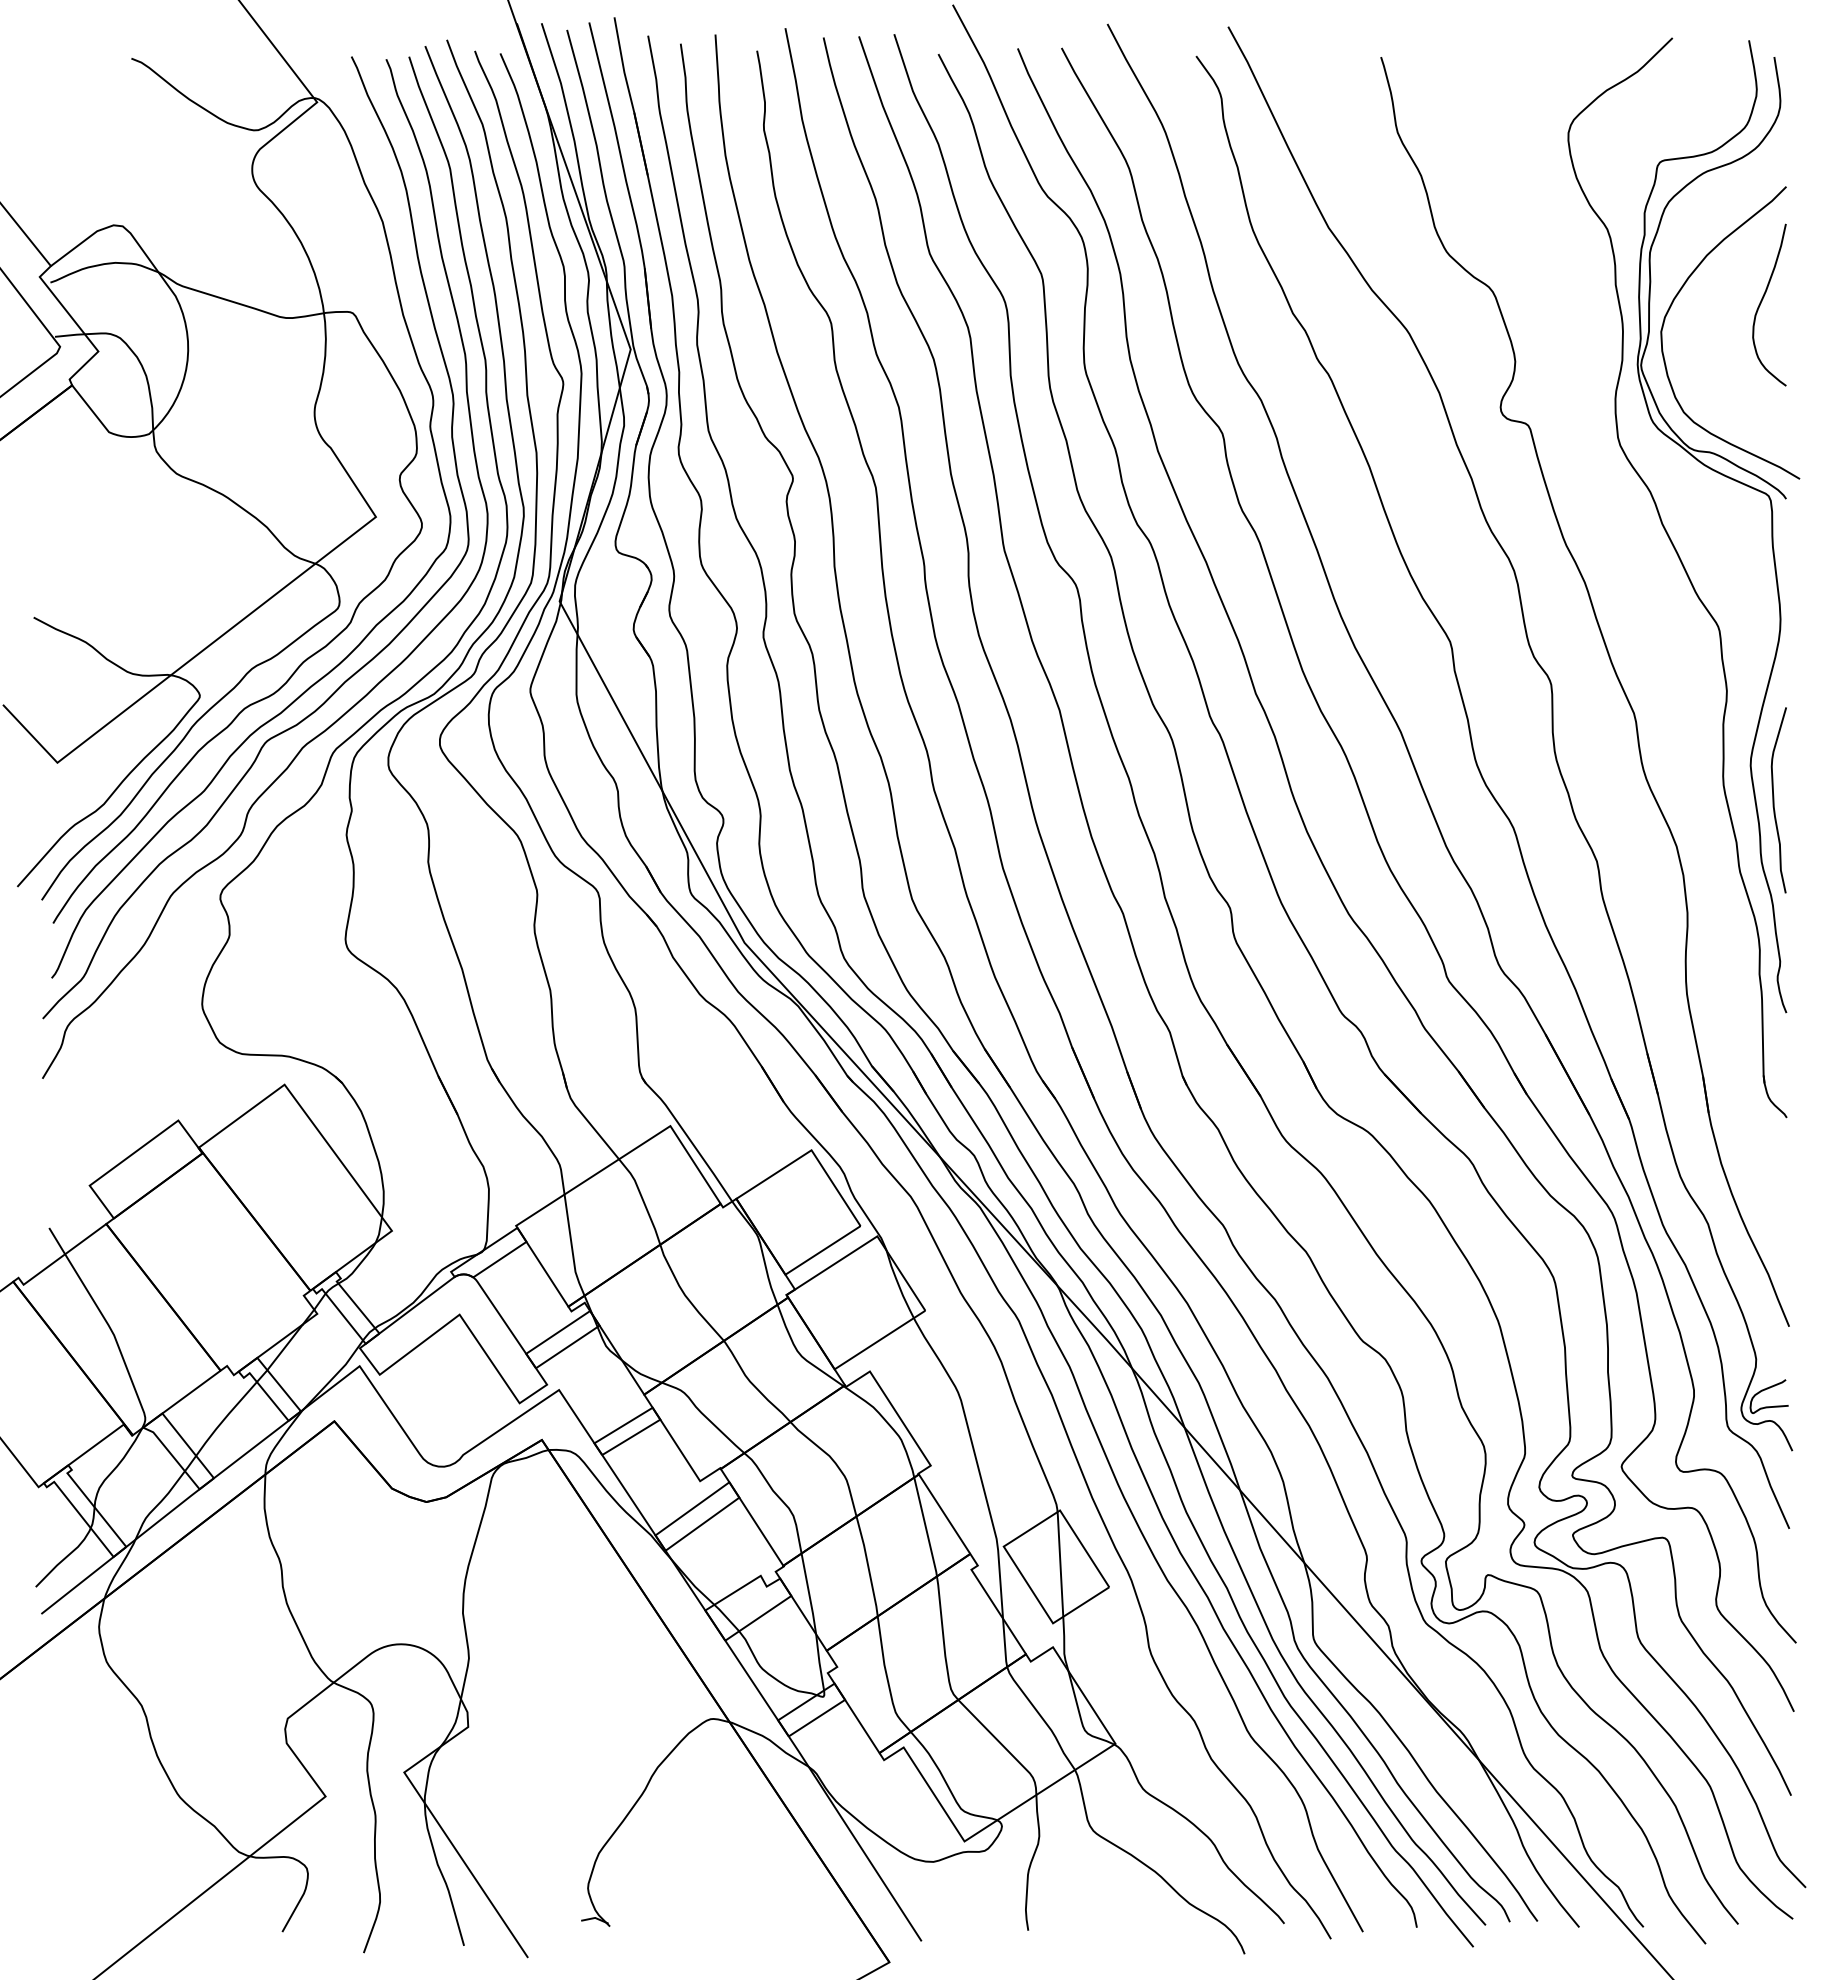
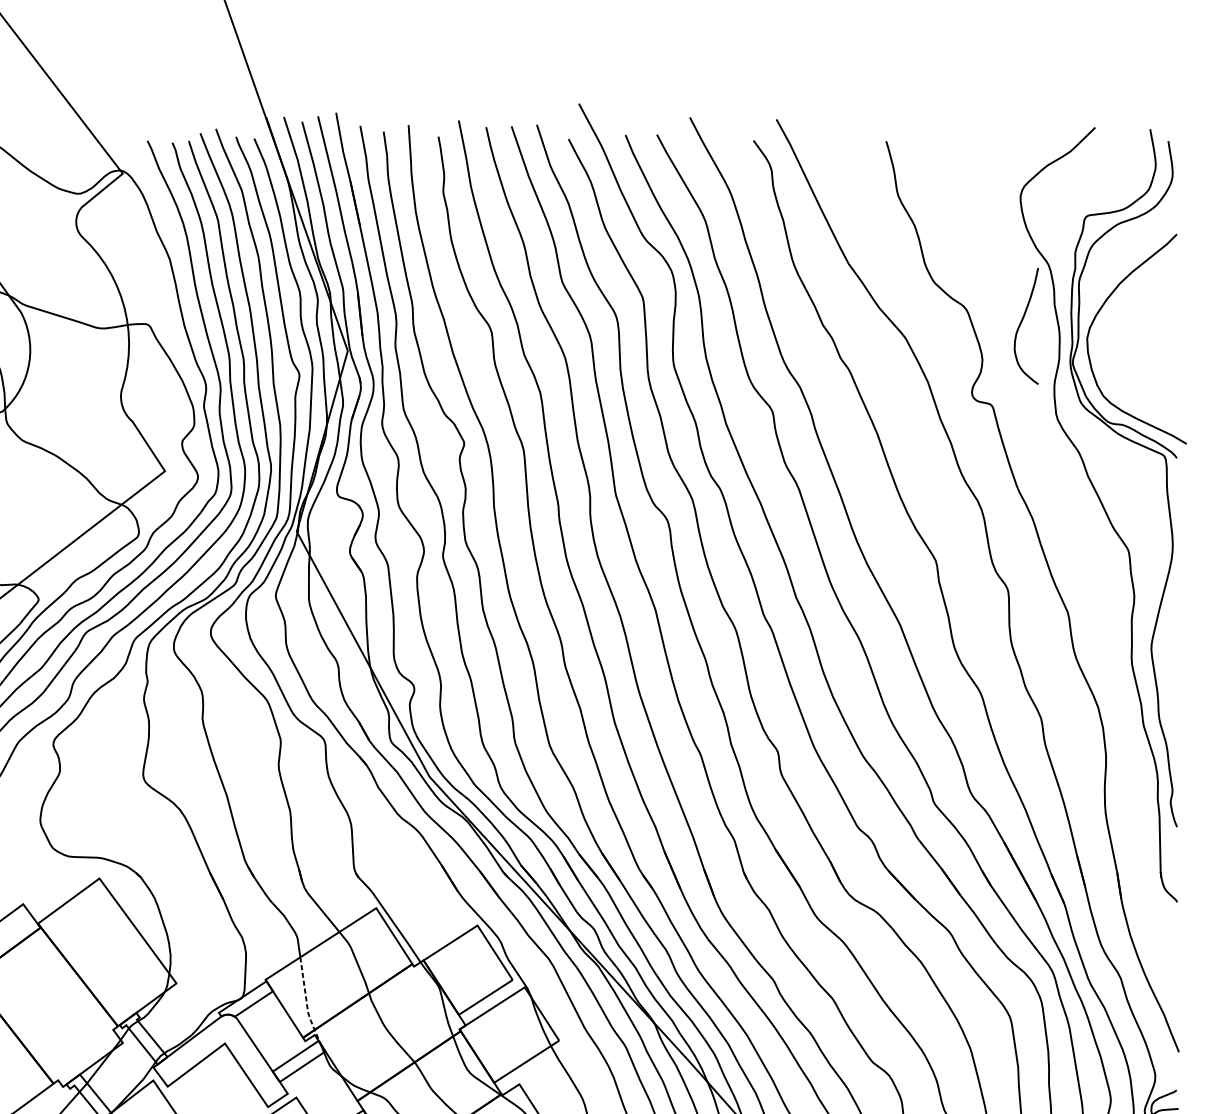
curve: (1762, 301) -> (1021, 323), moved
curve: (1774, 800) -> (1168, 674), removed
line: (573, 1257) -> (306, 1002), solid -> dashed

